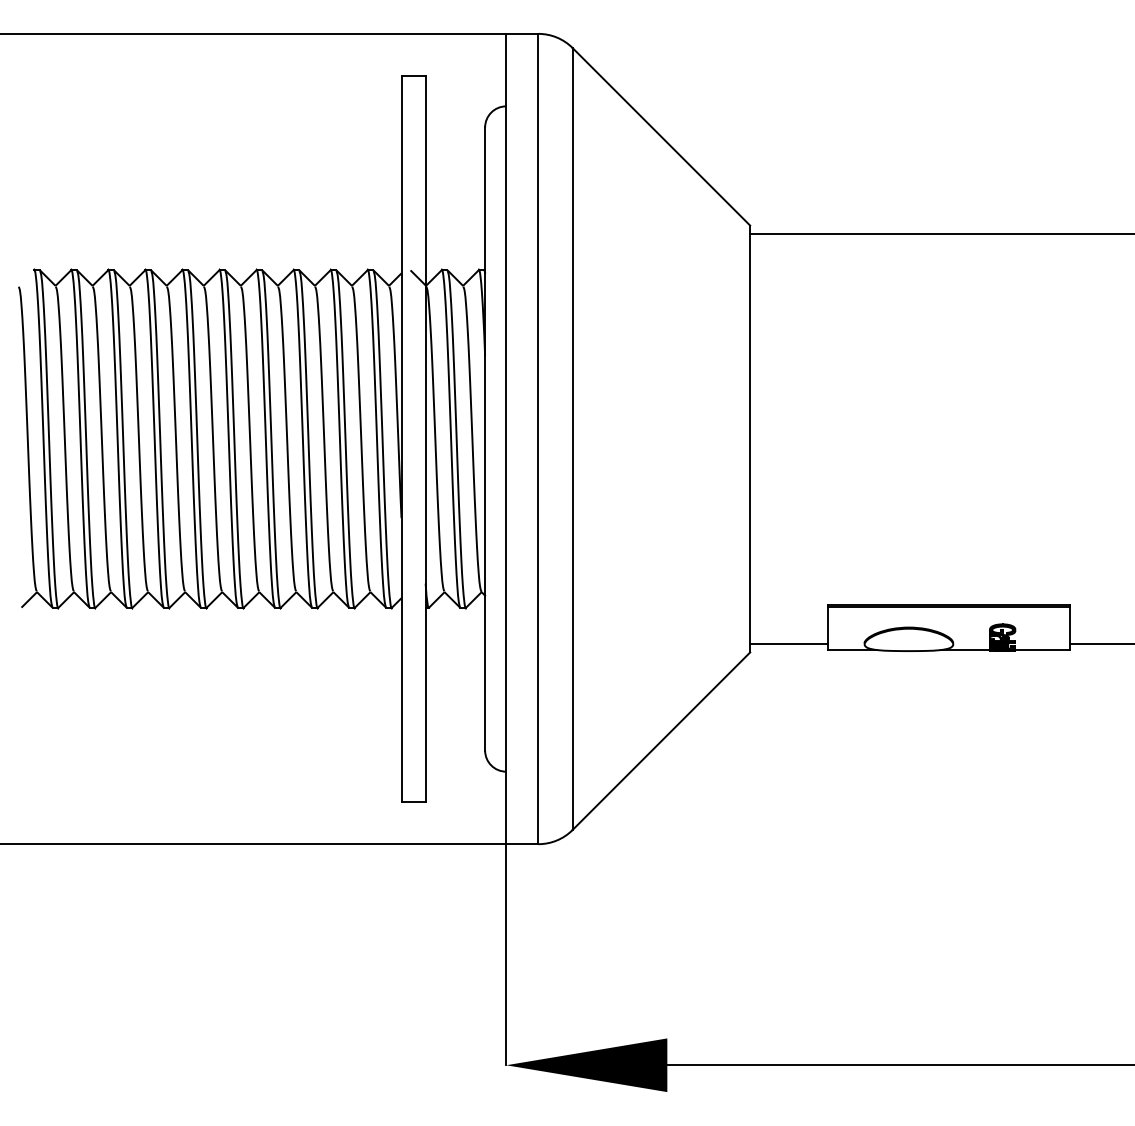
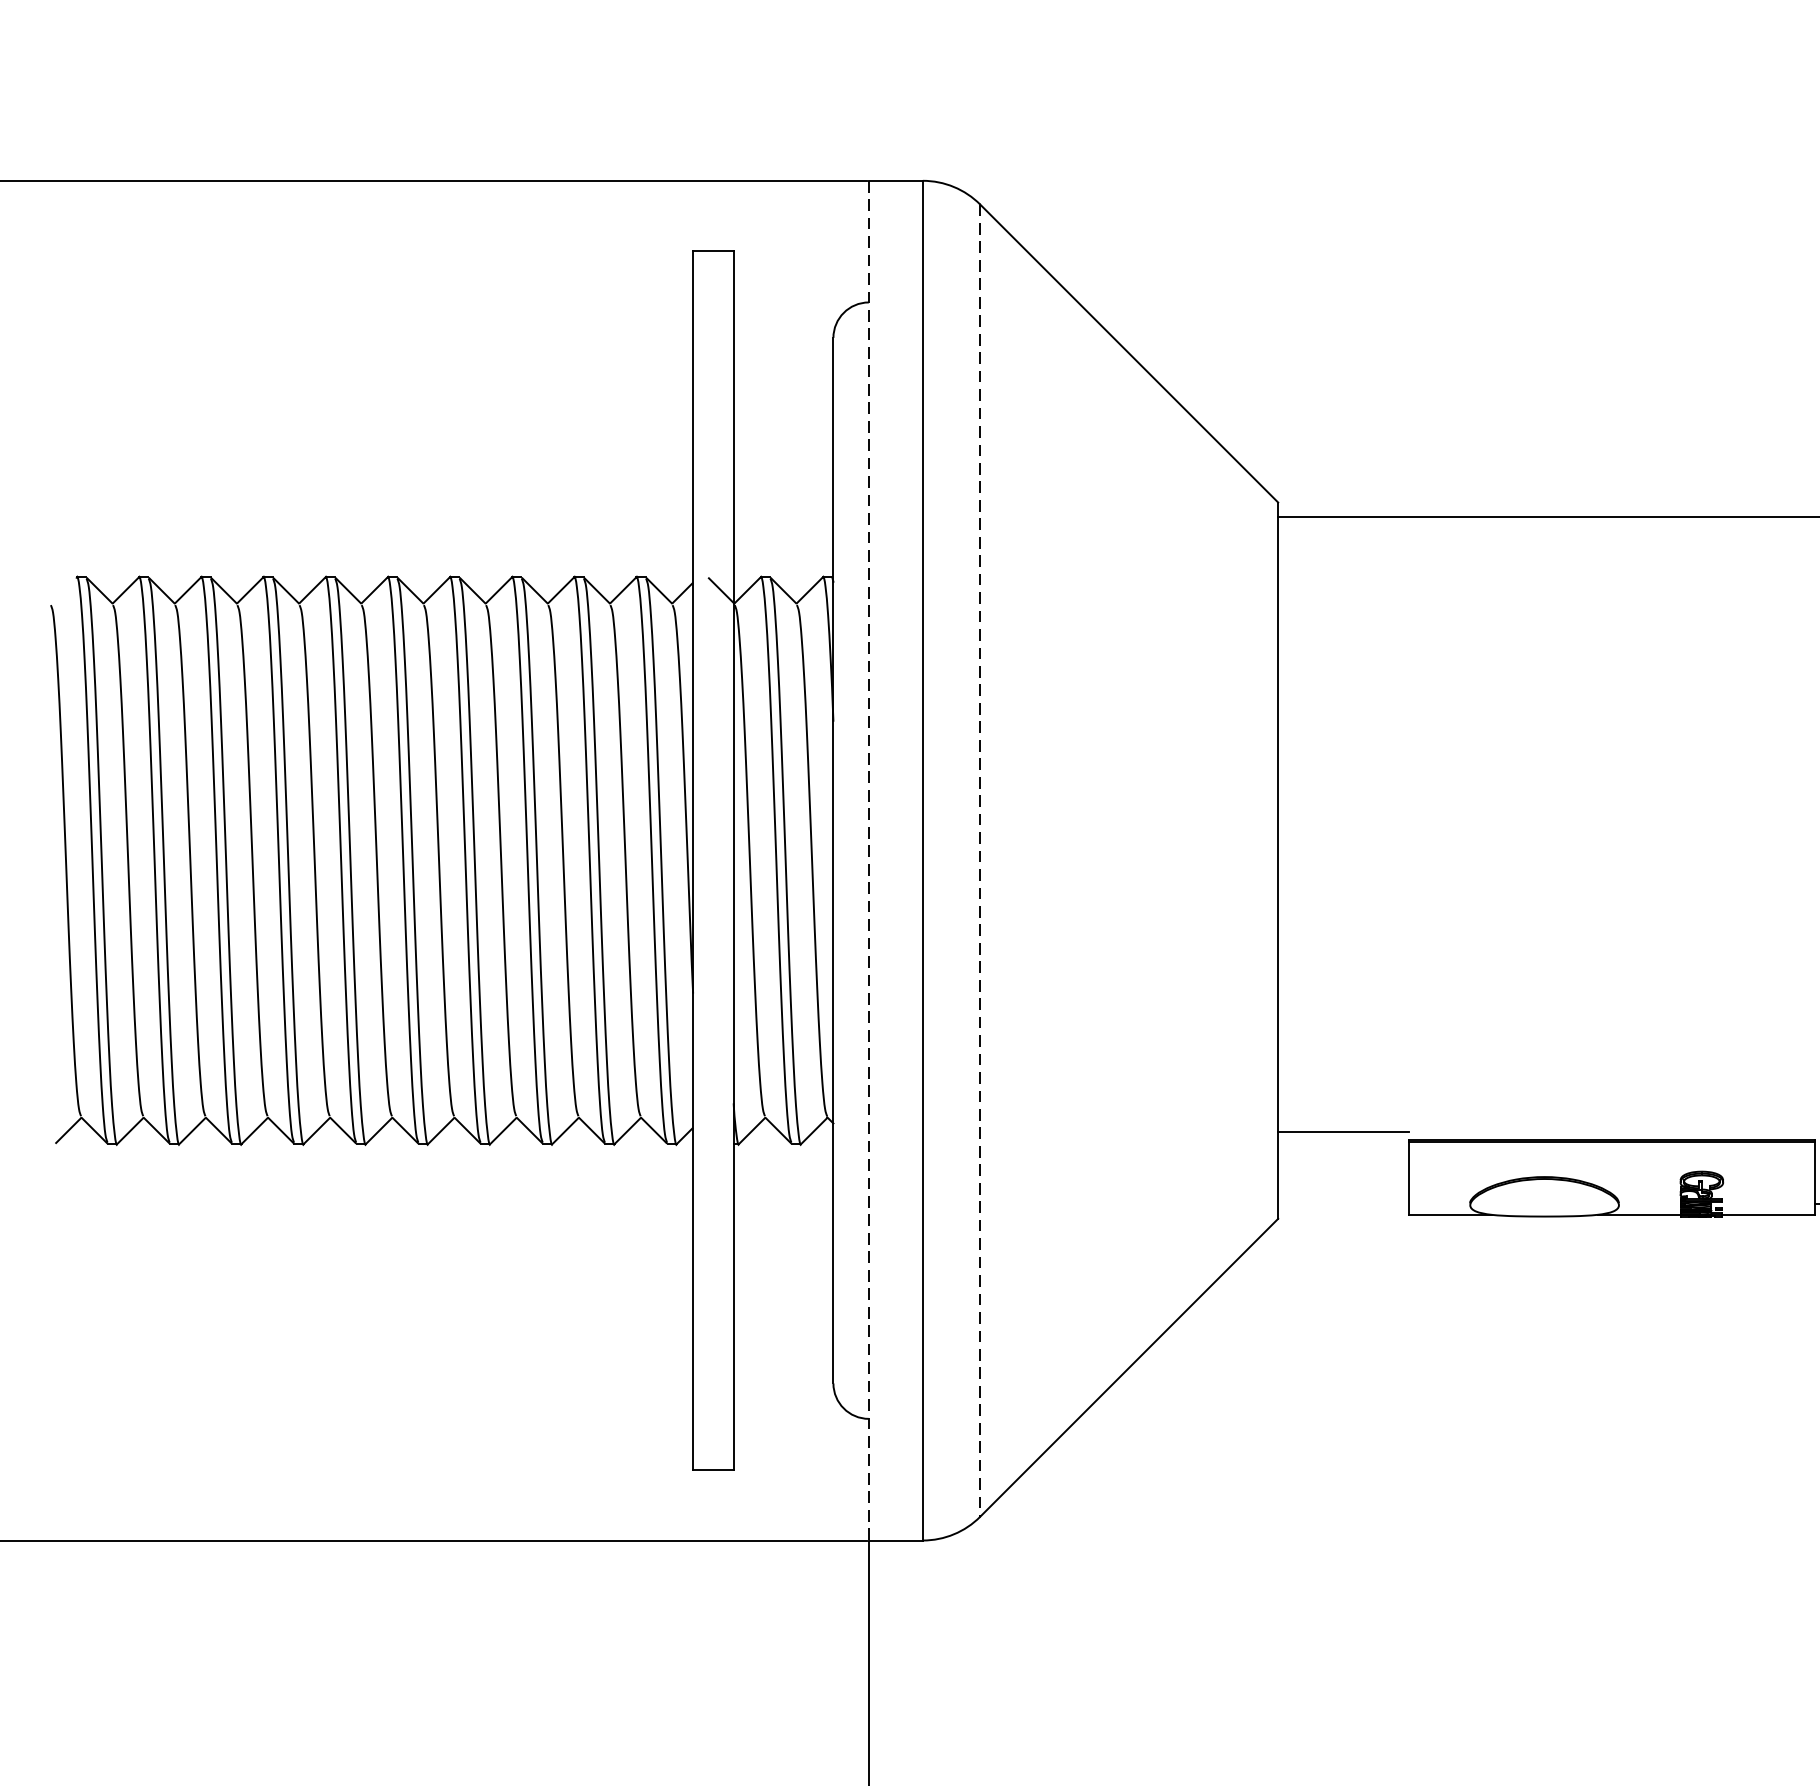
line: (506, 439) -> (869, 861), solid -> dashed
line: (572, 439) -> (980, 861), solid -> dashed
line: (789, 643) -> (1344, 1131), moved

